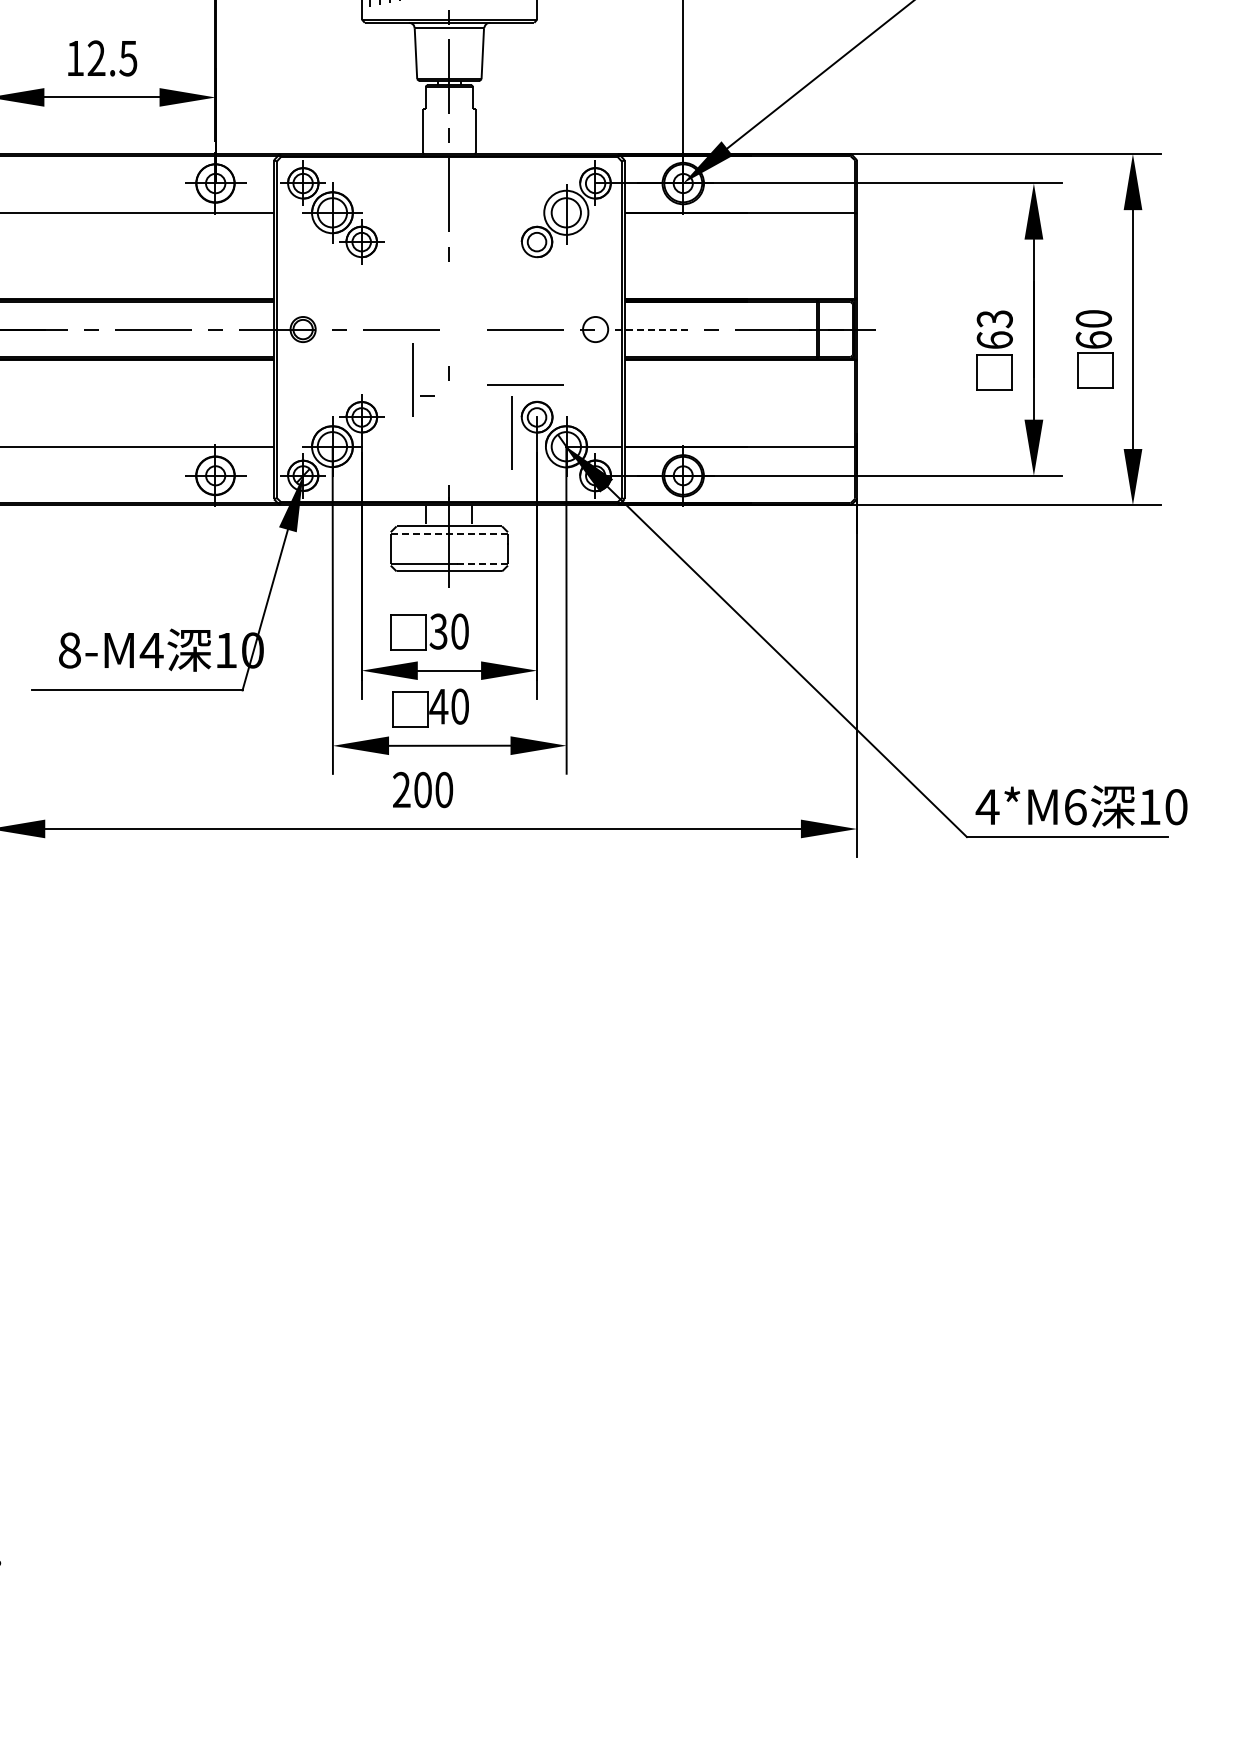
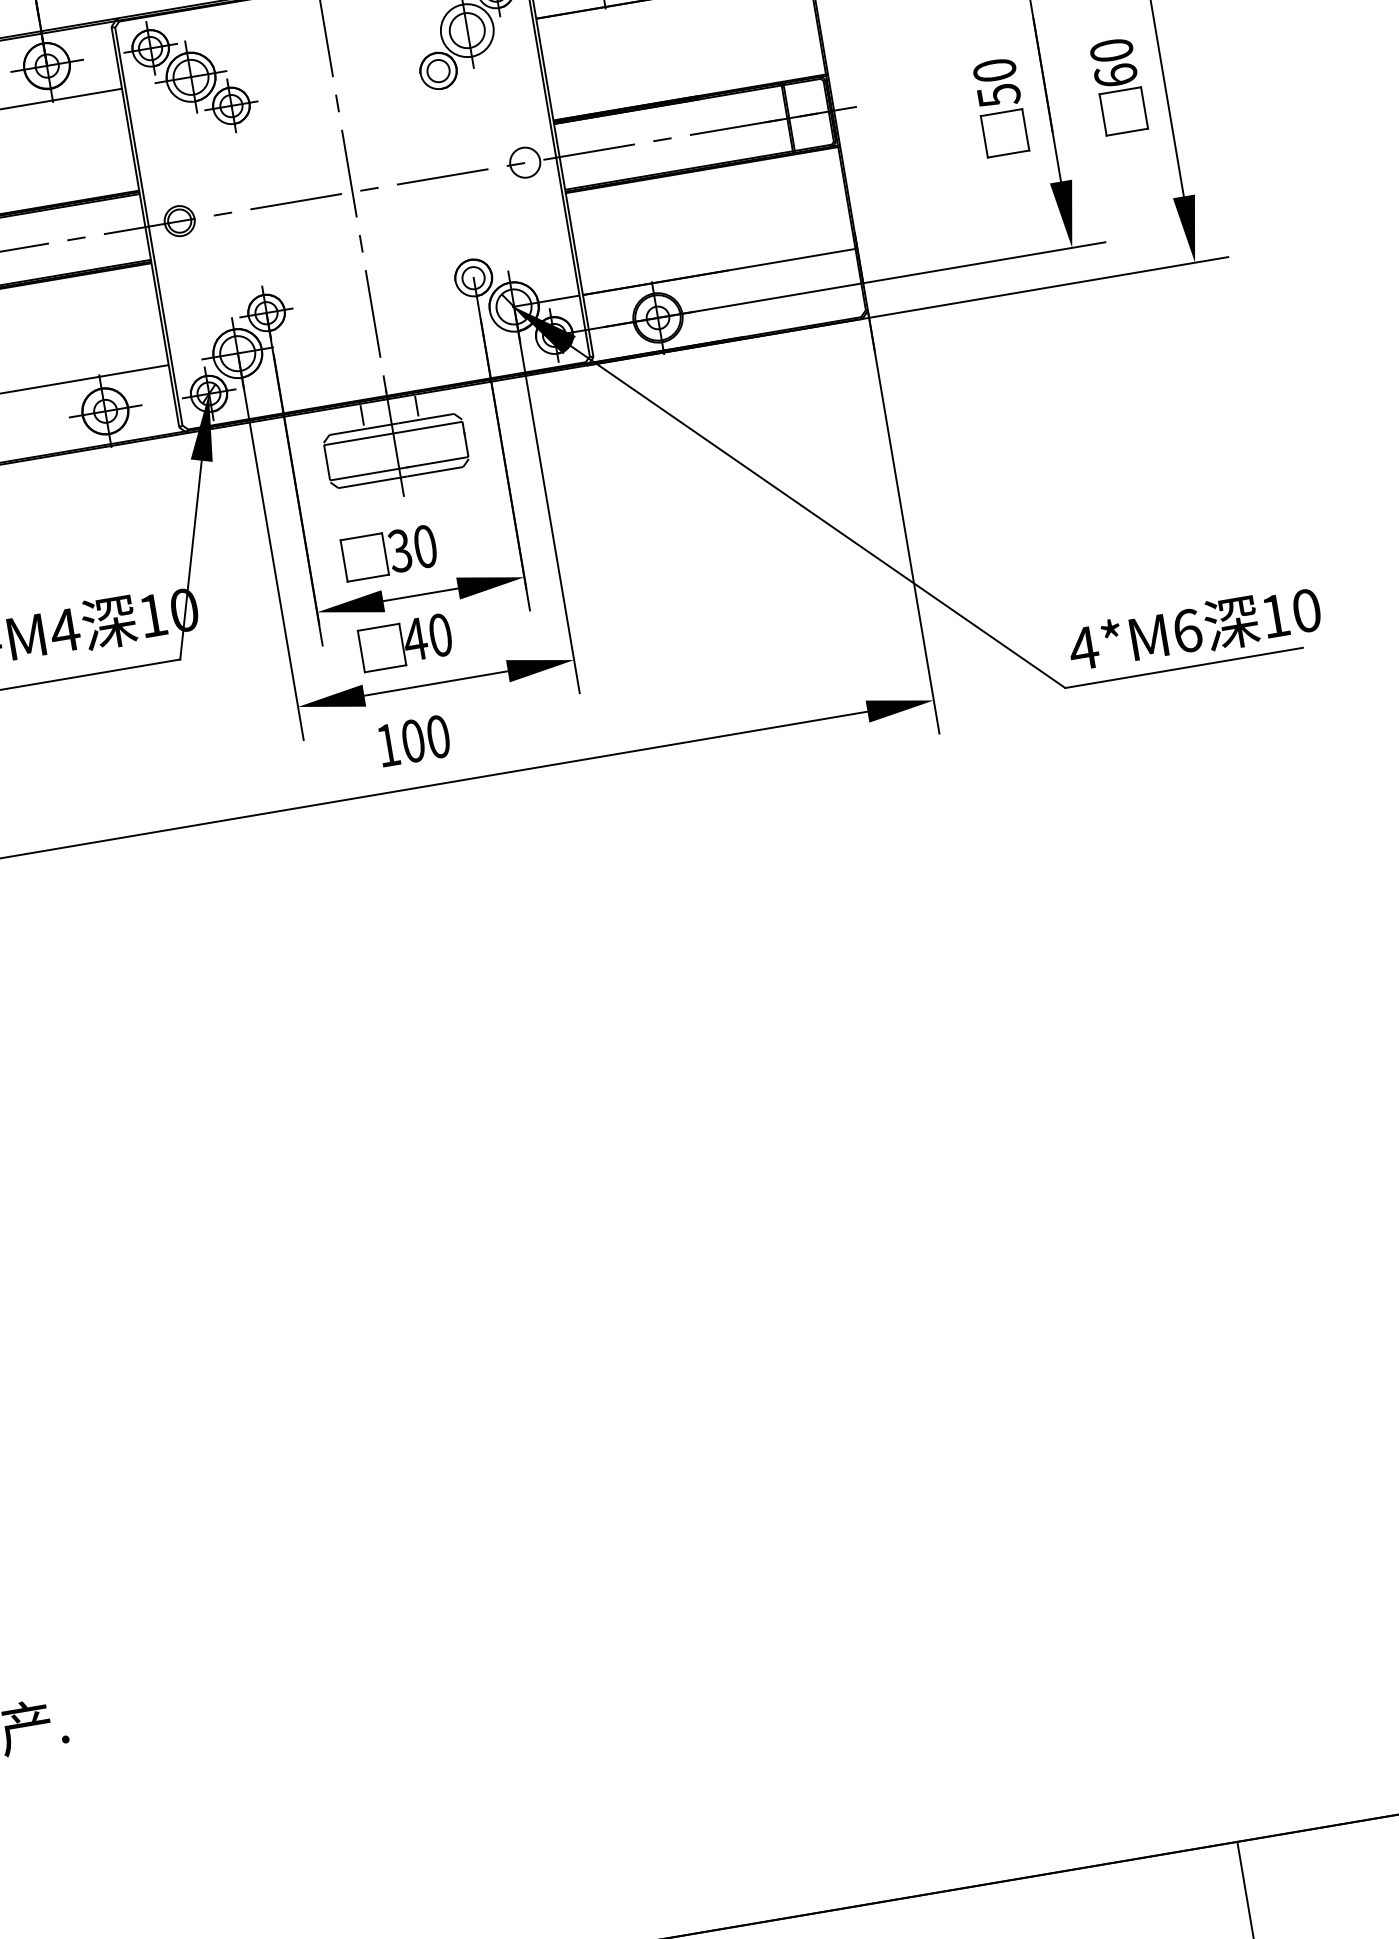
line: (649, 329) -> (588, 151), dashed -> solid
text: (994, 329) -> (996, 82), 63 -> 50
part: (413, 379) -> (349, 172), moved
line: (525, 384) -> (453, 241), removed
line: (511, 432) -> (372, 313), moved
line: (449, 534) -> (393, 433), dashed -> solid
line: (481, 563) -> (437, 461), dashed -> solid
text: (401, 789) -> (387, 744), 200 -> 100

